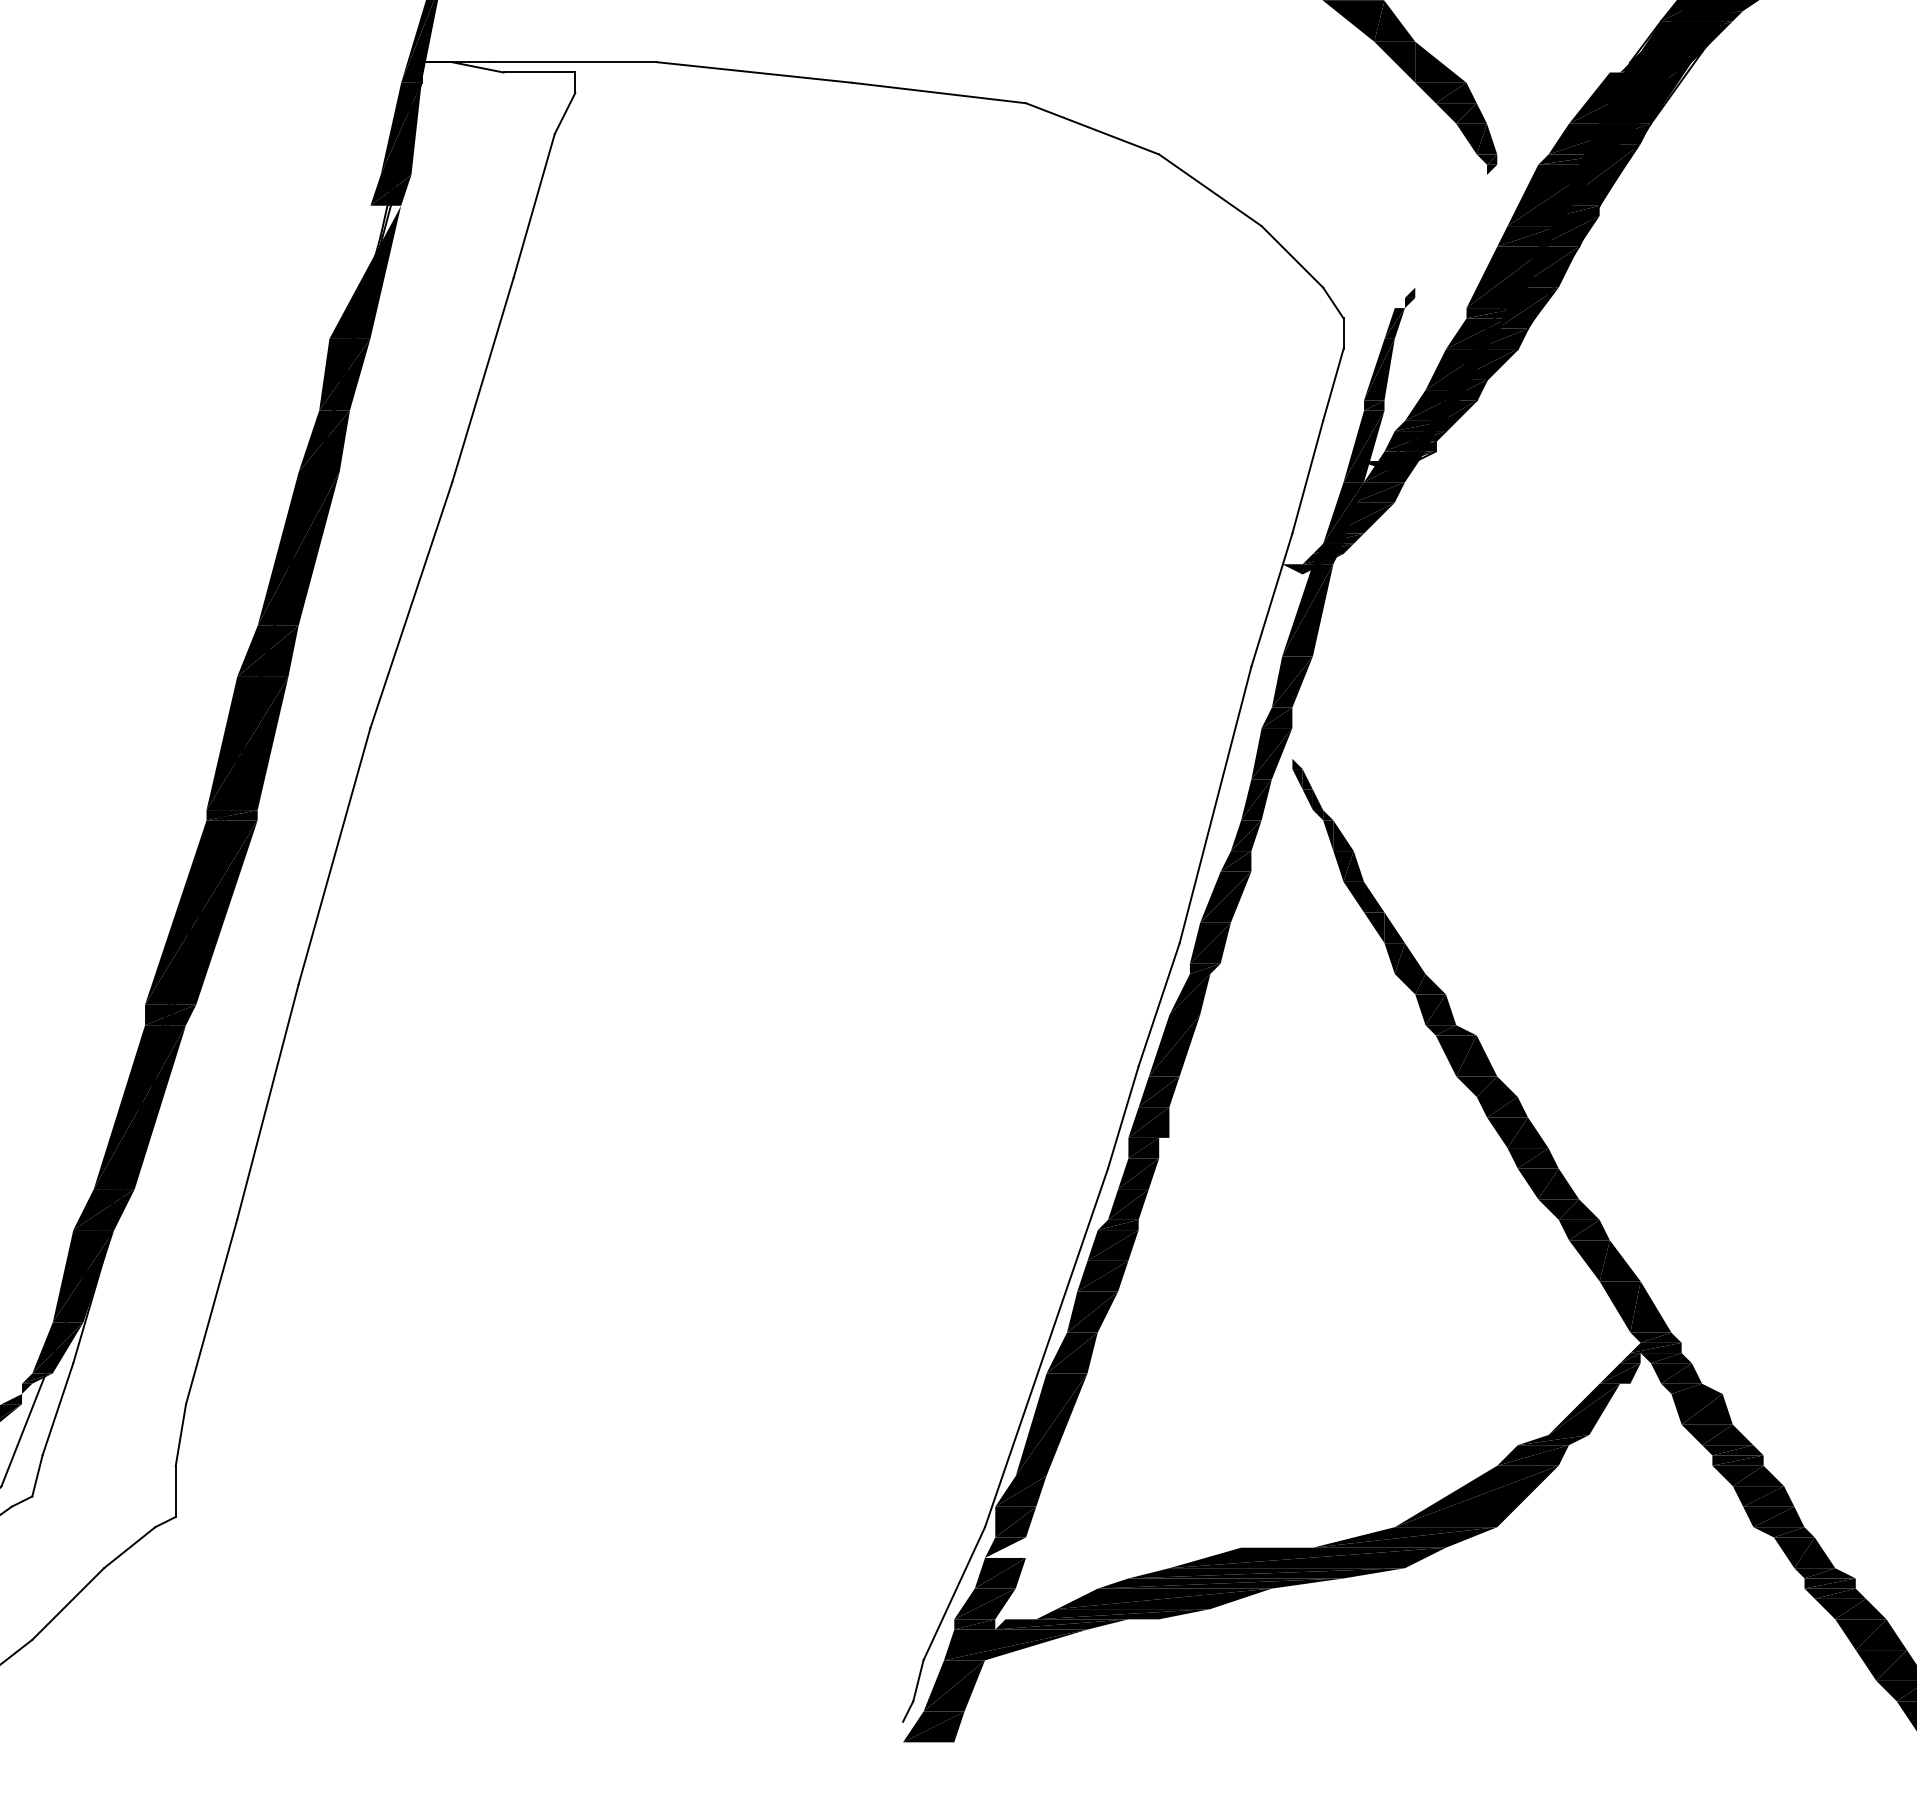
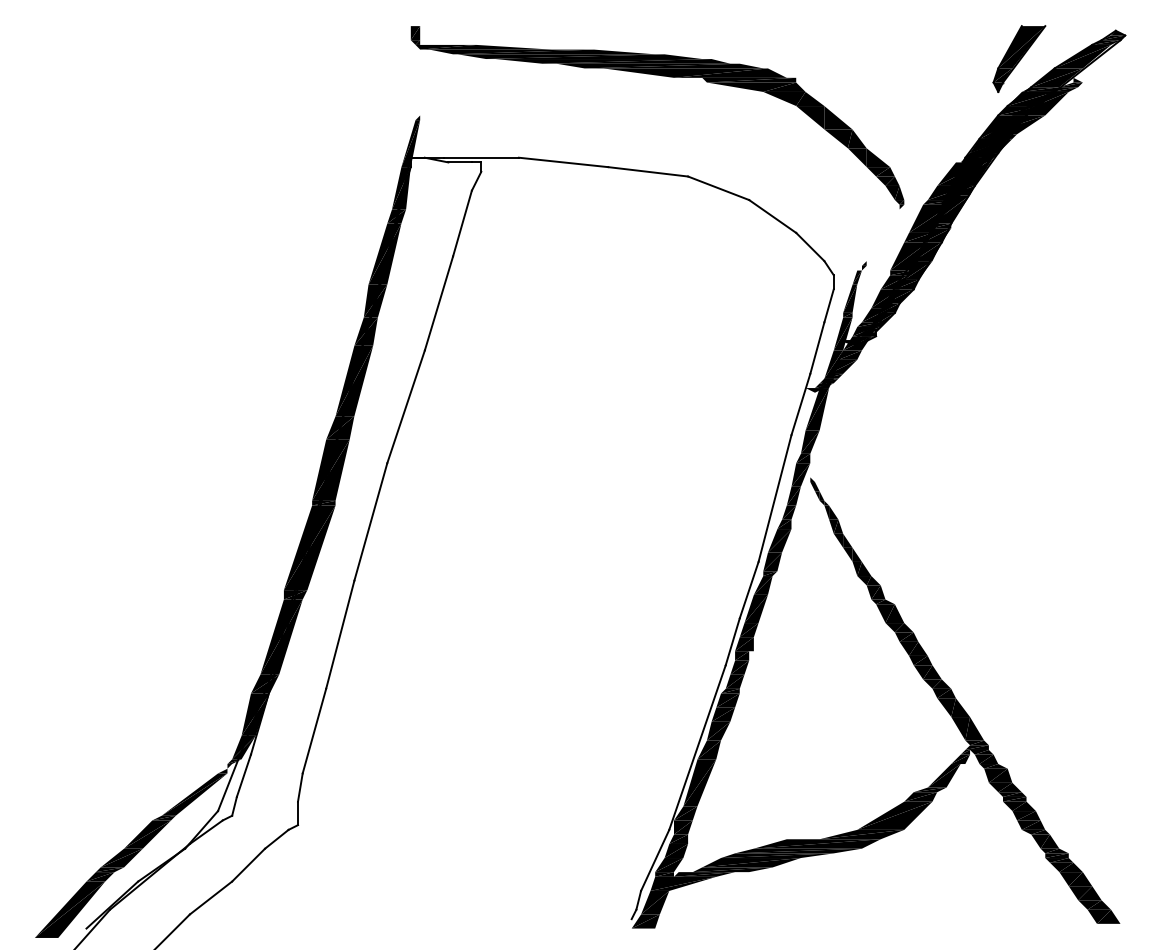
fill: (364, 270) -> (384, 253), added
fill: (1005, 1546) -> (678, 838), added

